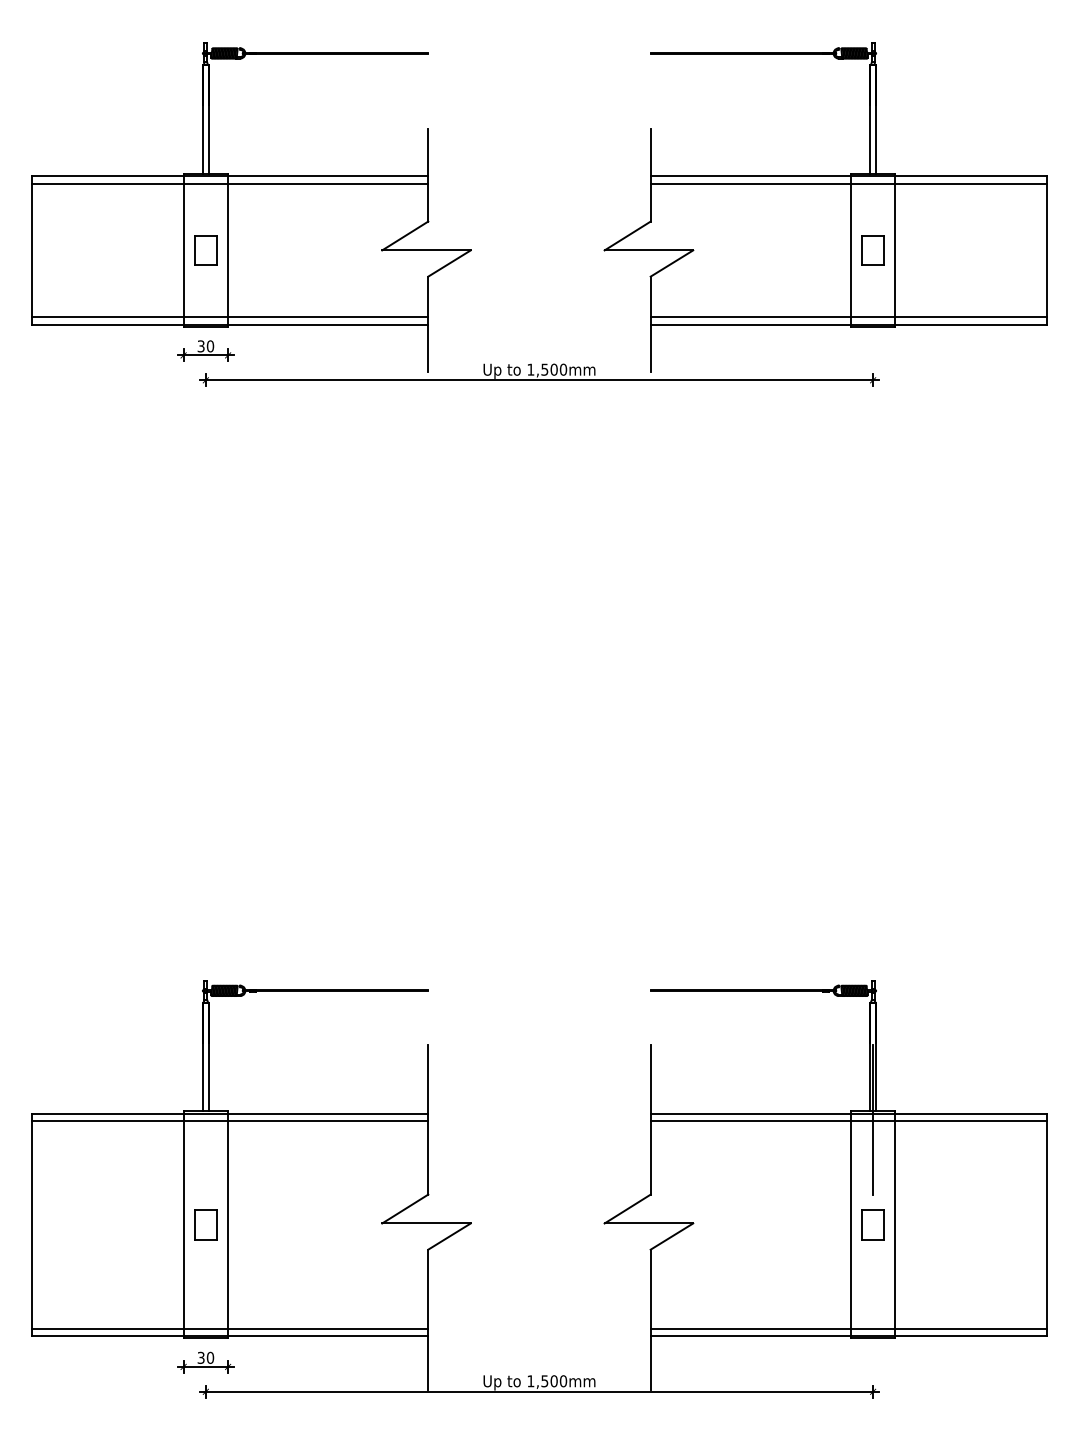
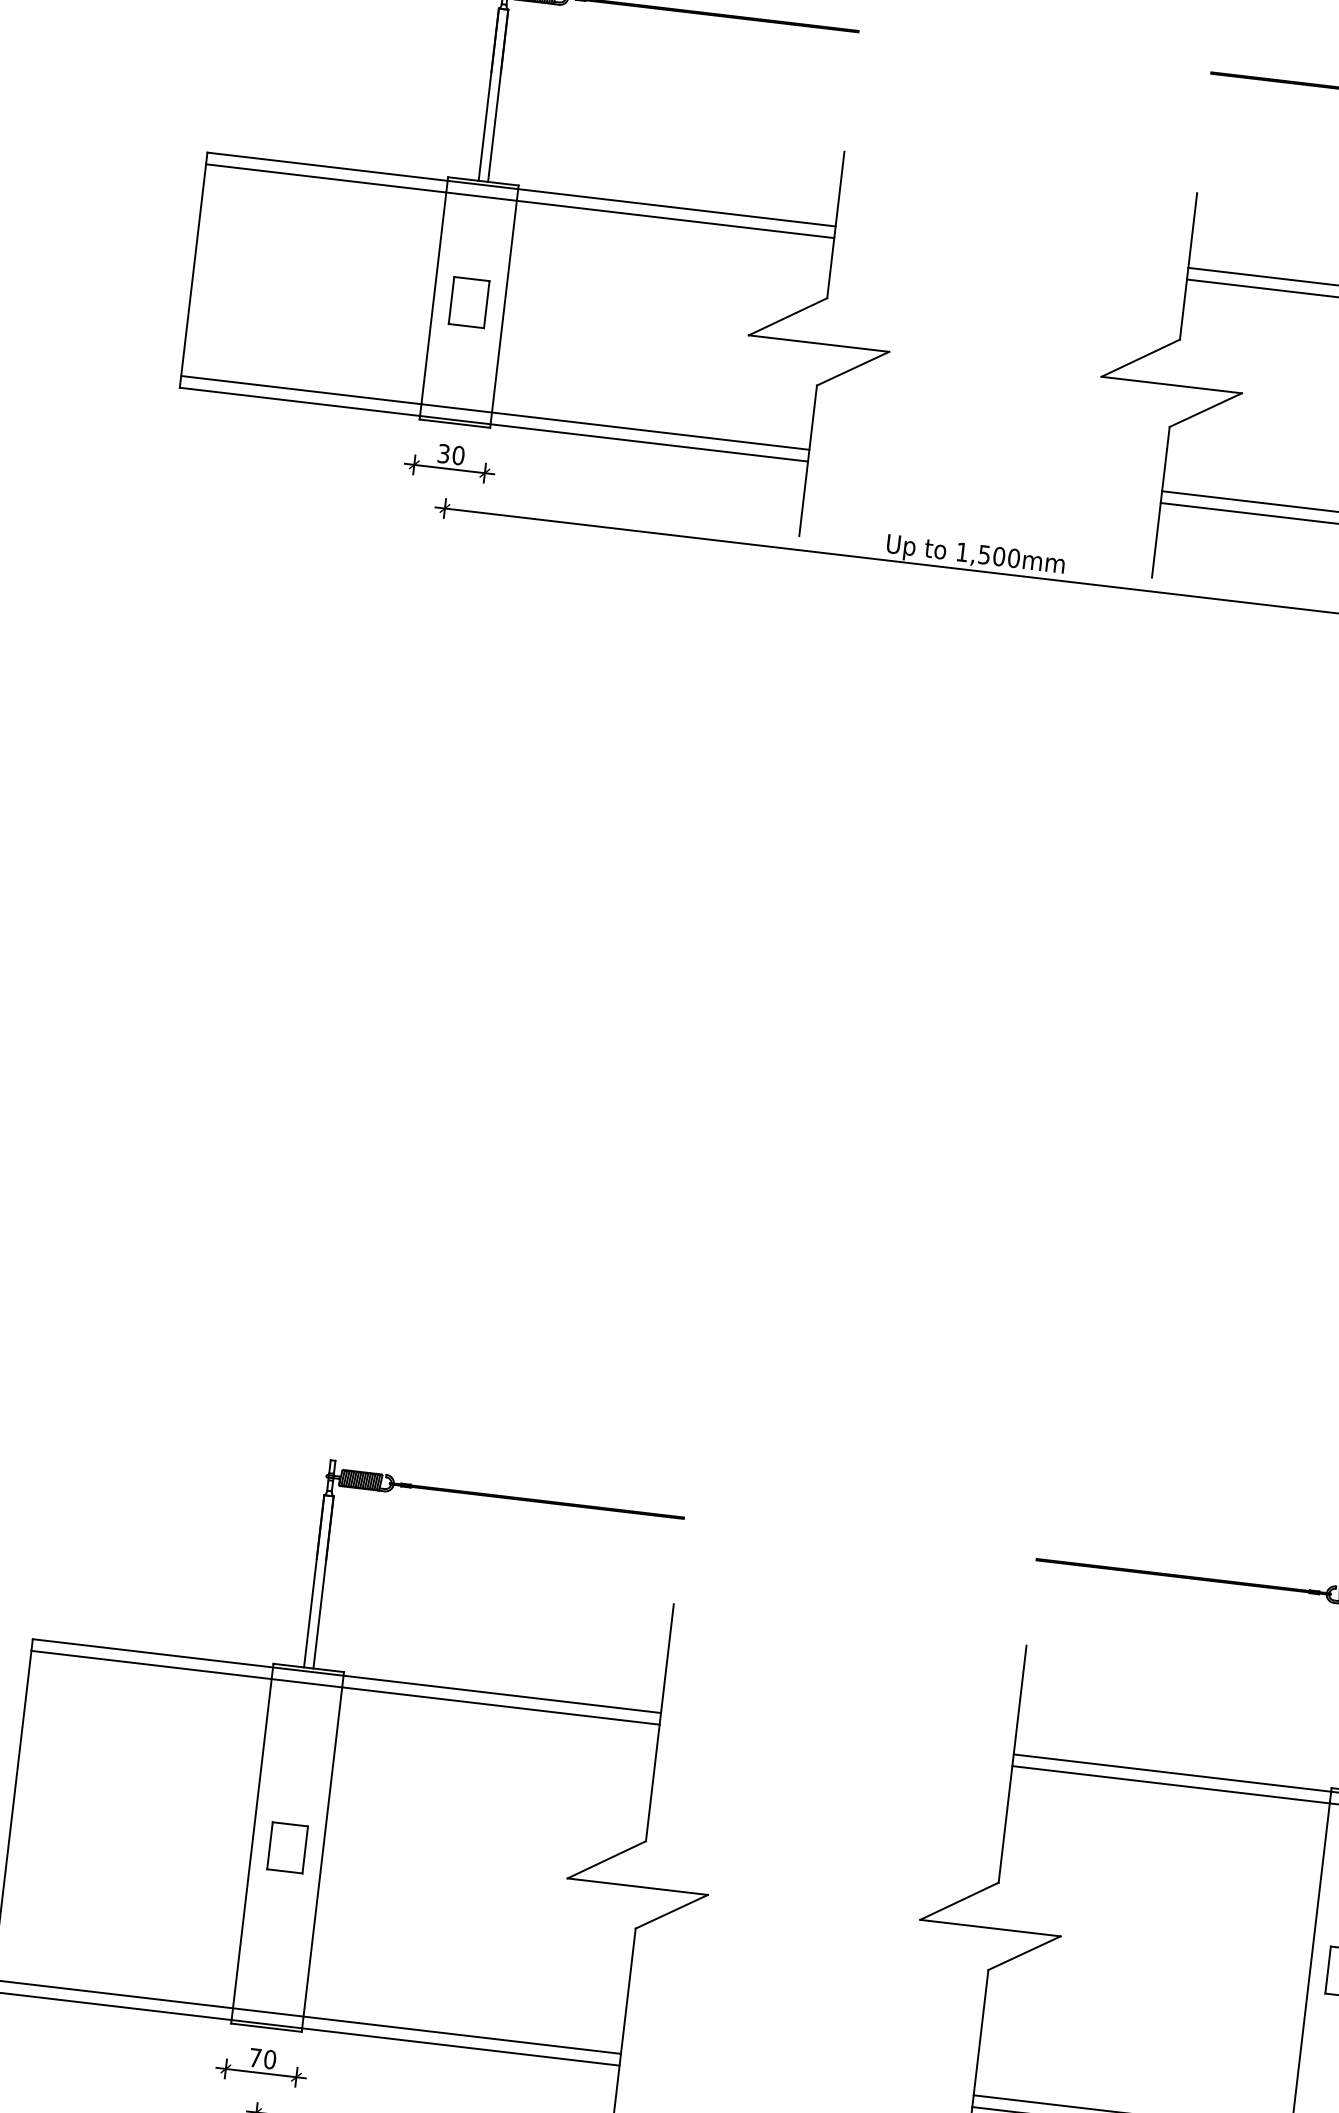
text: (200, 1357) -> (254, 2057), 30 -> 70

